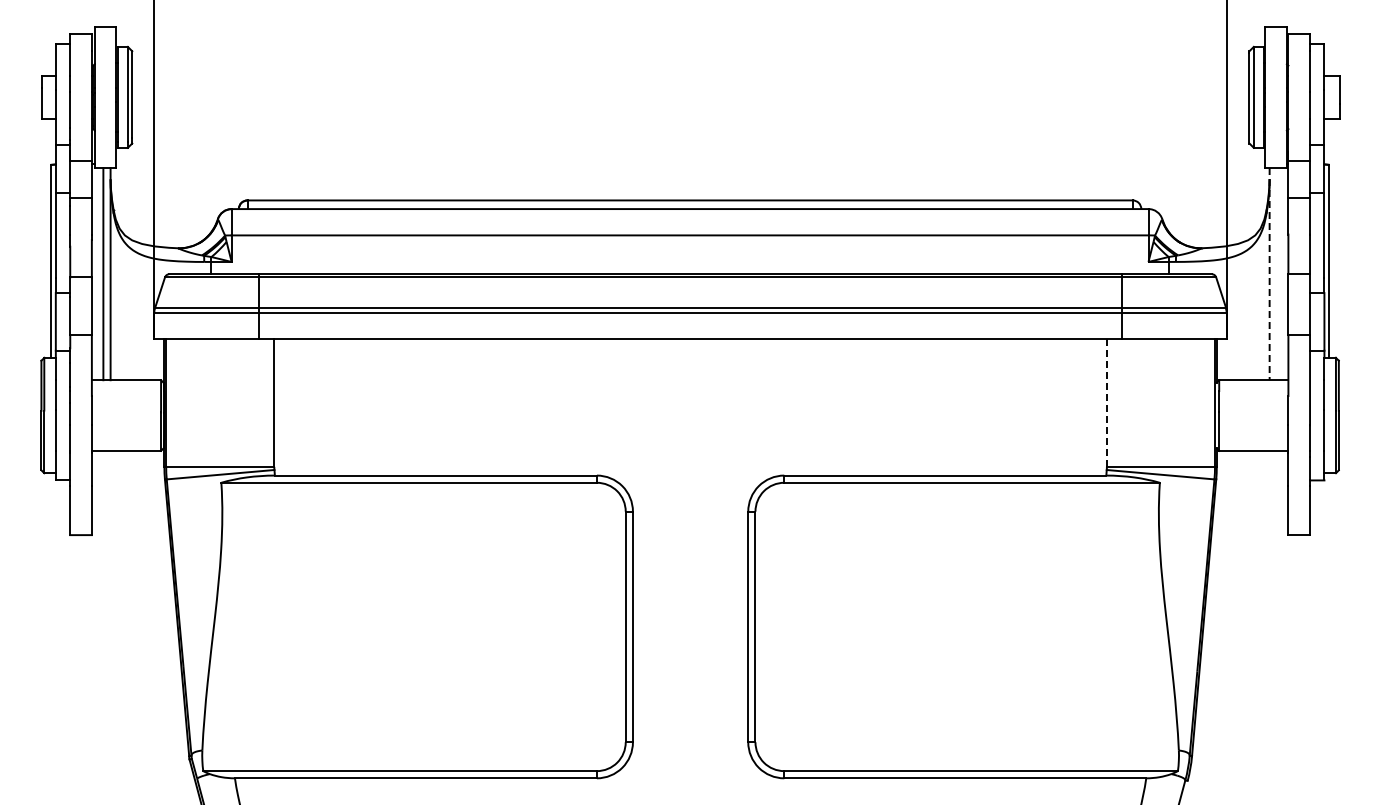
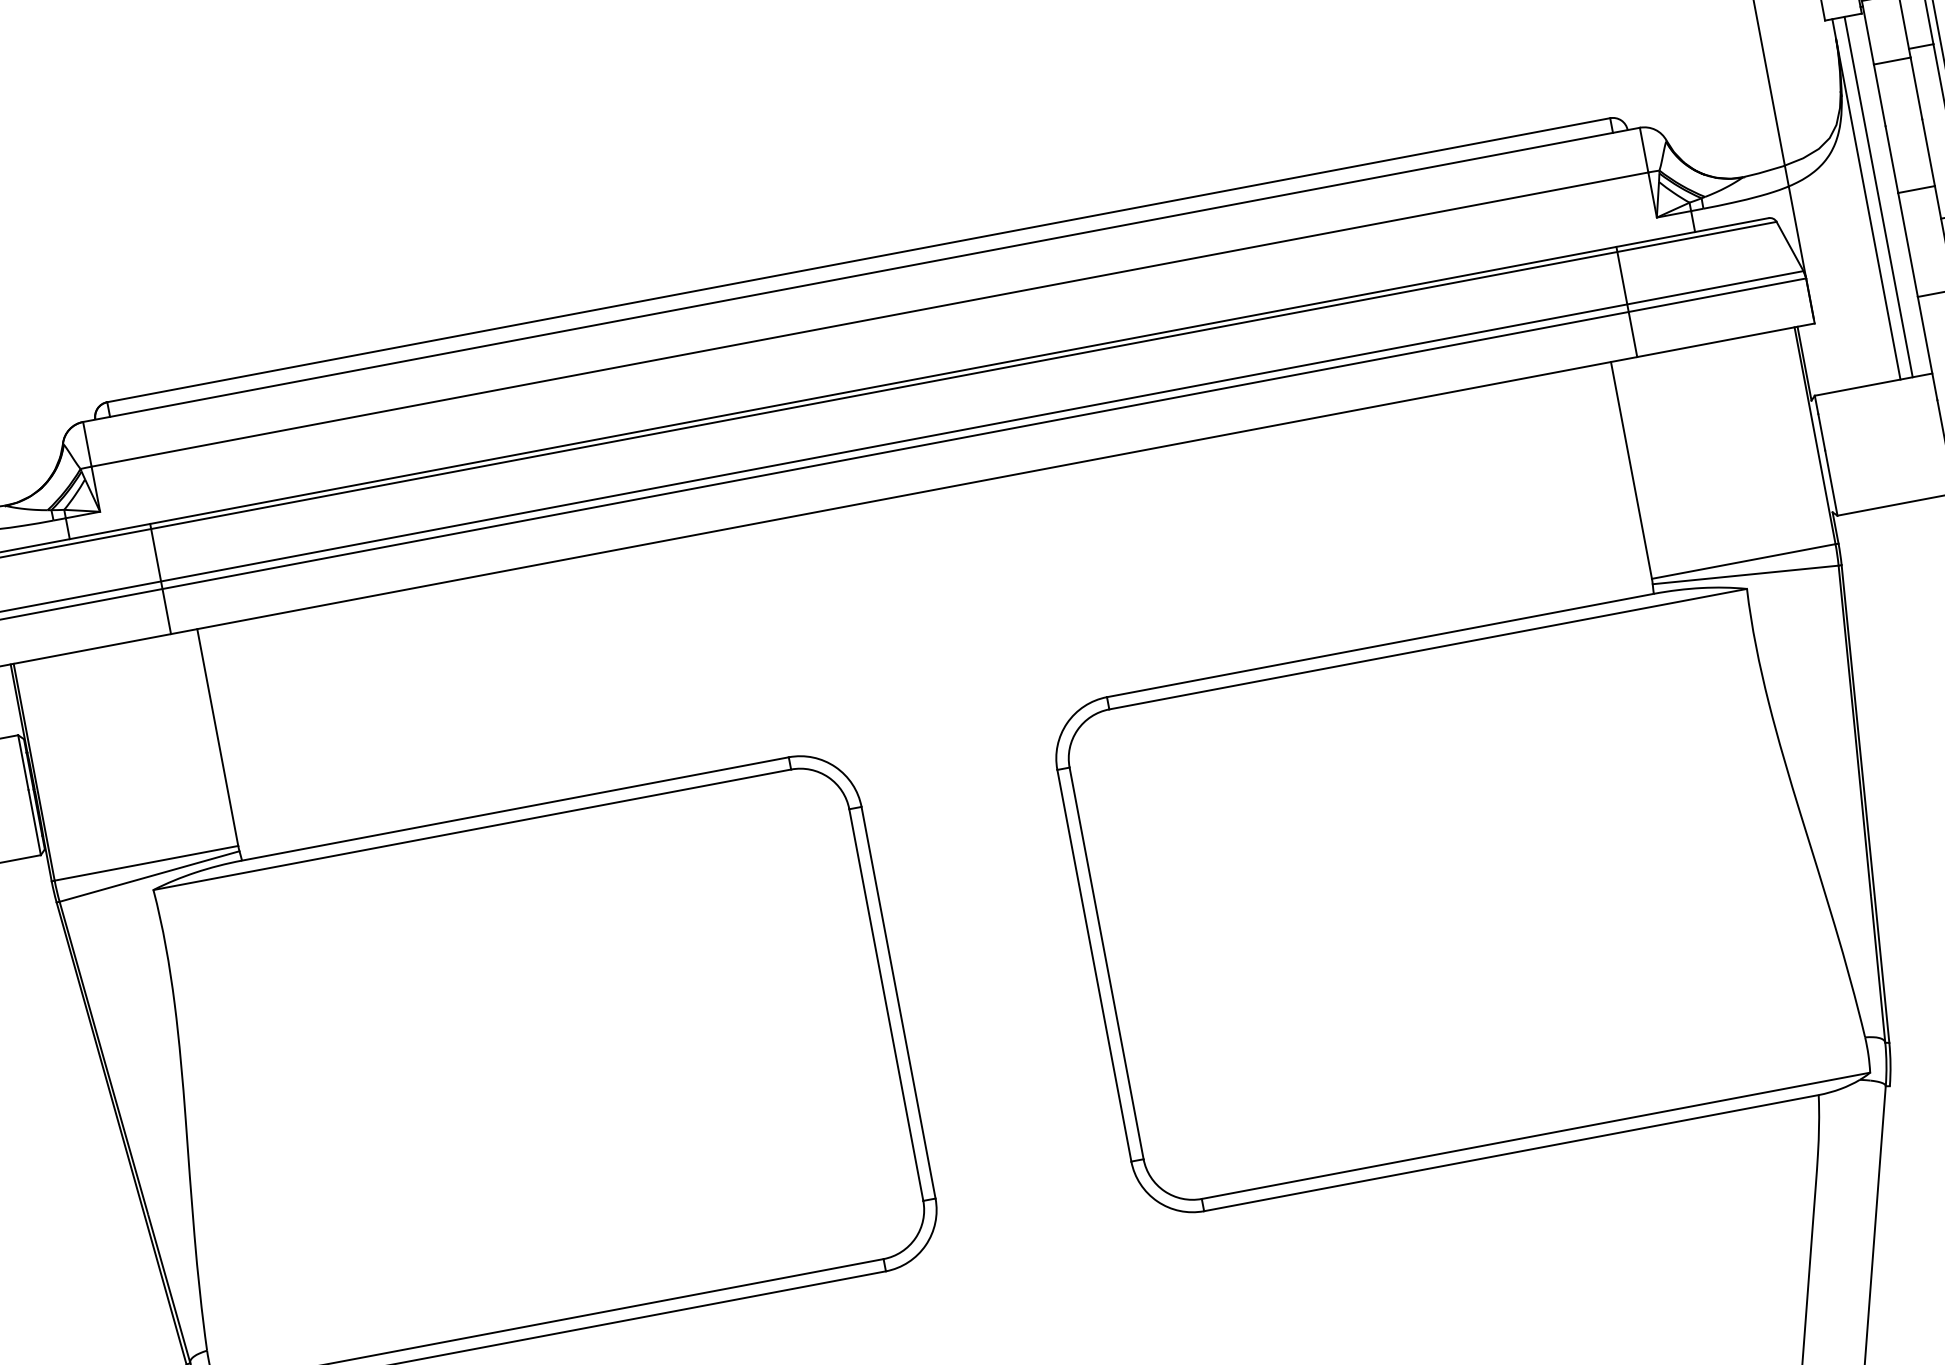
line: (1269, 274) -> (1866, 200), dashed -> solid
line: (1276, 274) -> (1878, 197), added
line: (1106, 403) -> (1630, 471), dashed -> solid

